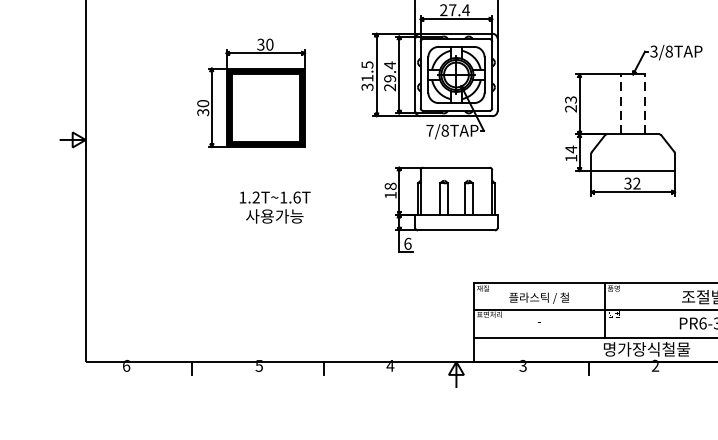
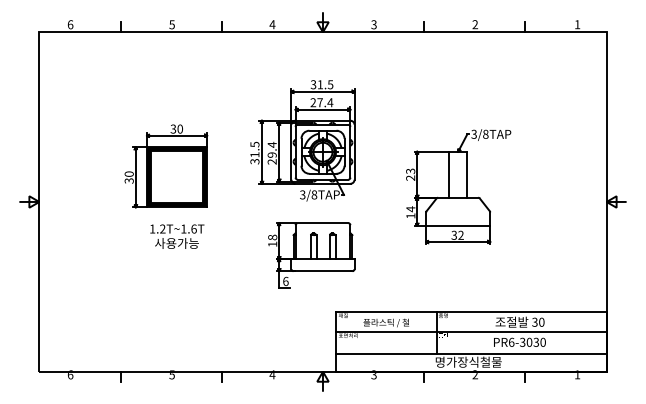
line: (621, 104) -> (449, 174), dashed -> solid
line: (645, 104) -> (467, 174), dashed -> solid
text: (429, 130) -> (302, 194), 7/8TAP -> 3/8TAP
text: (275, 207) -> (177, 236), moved

